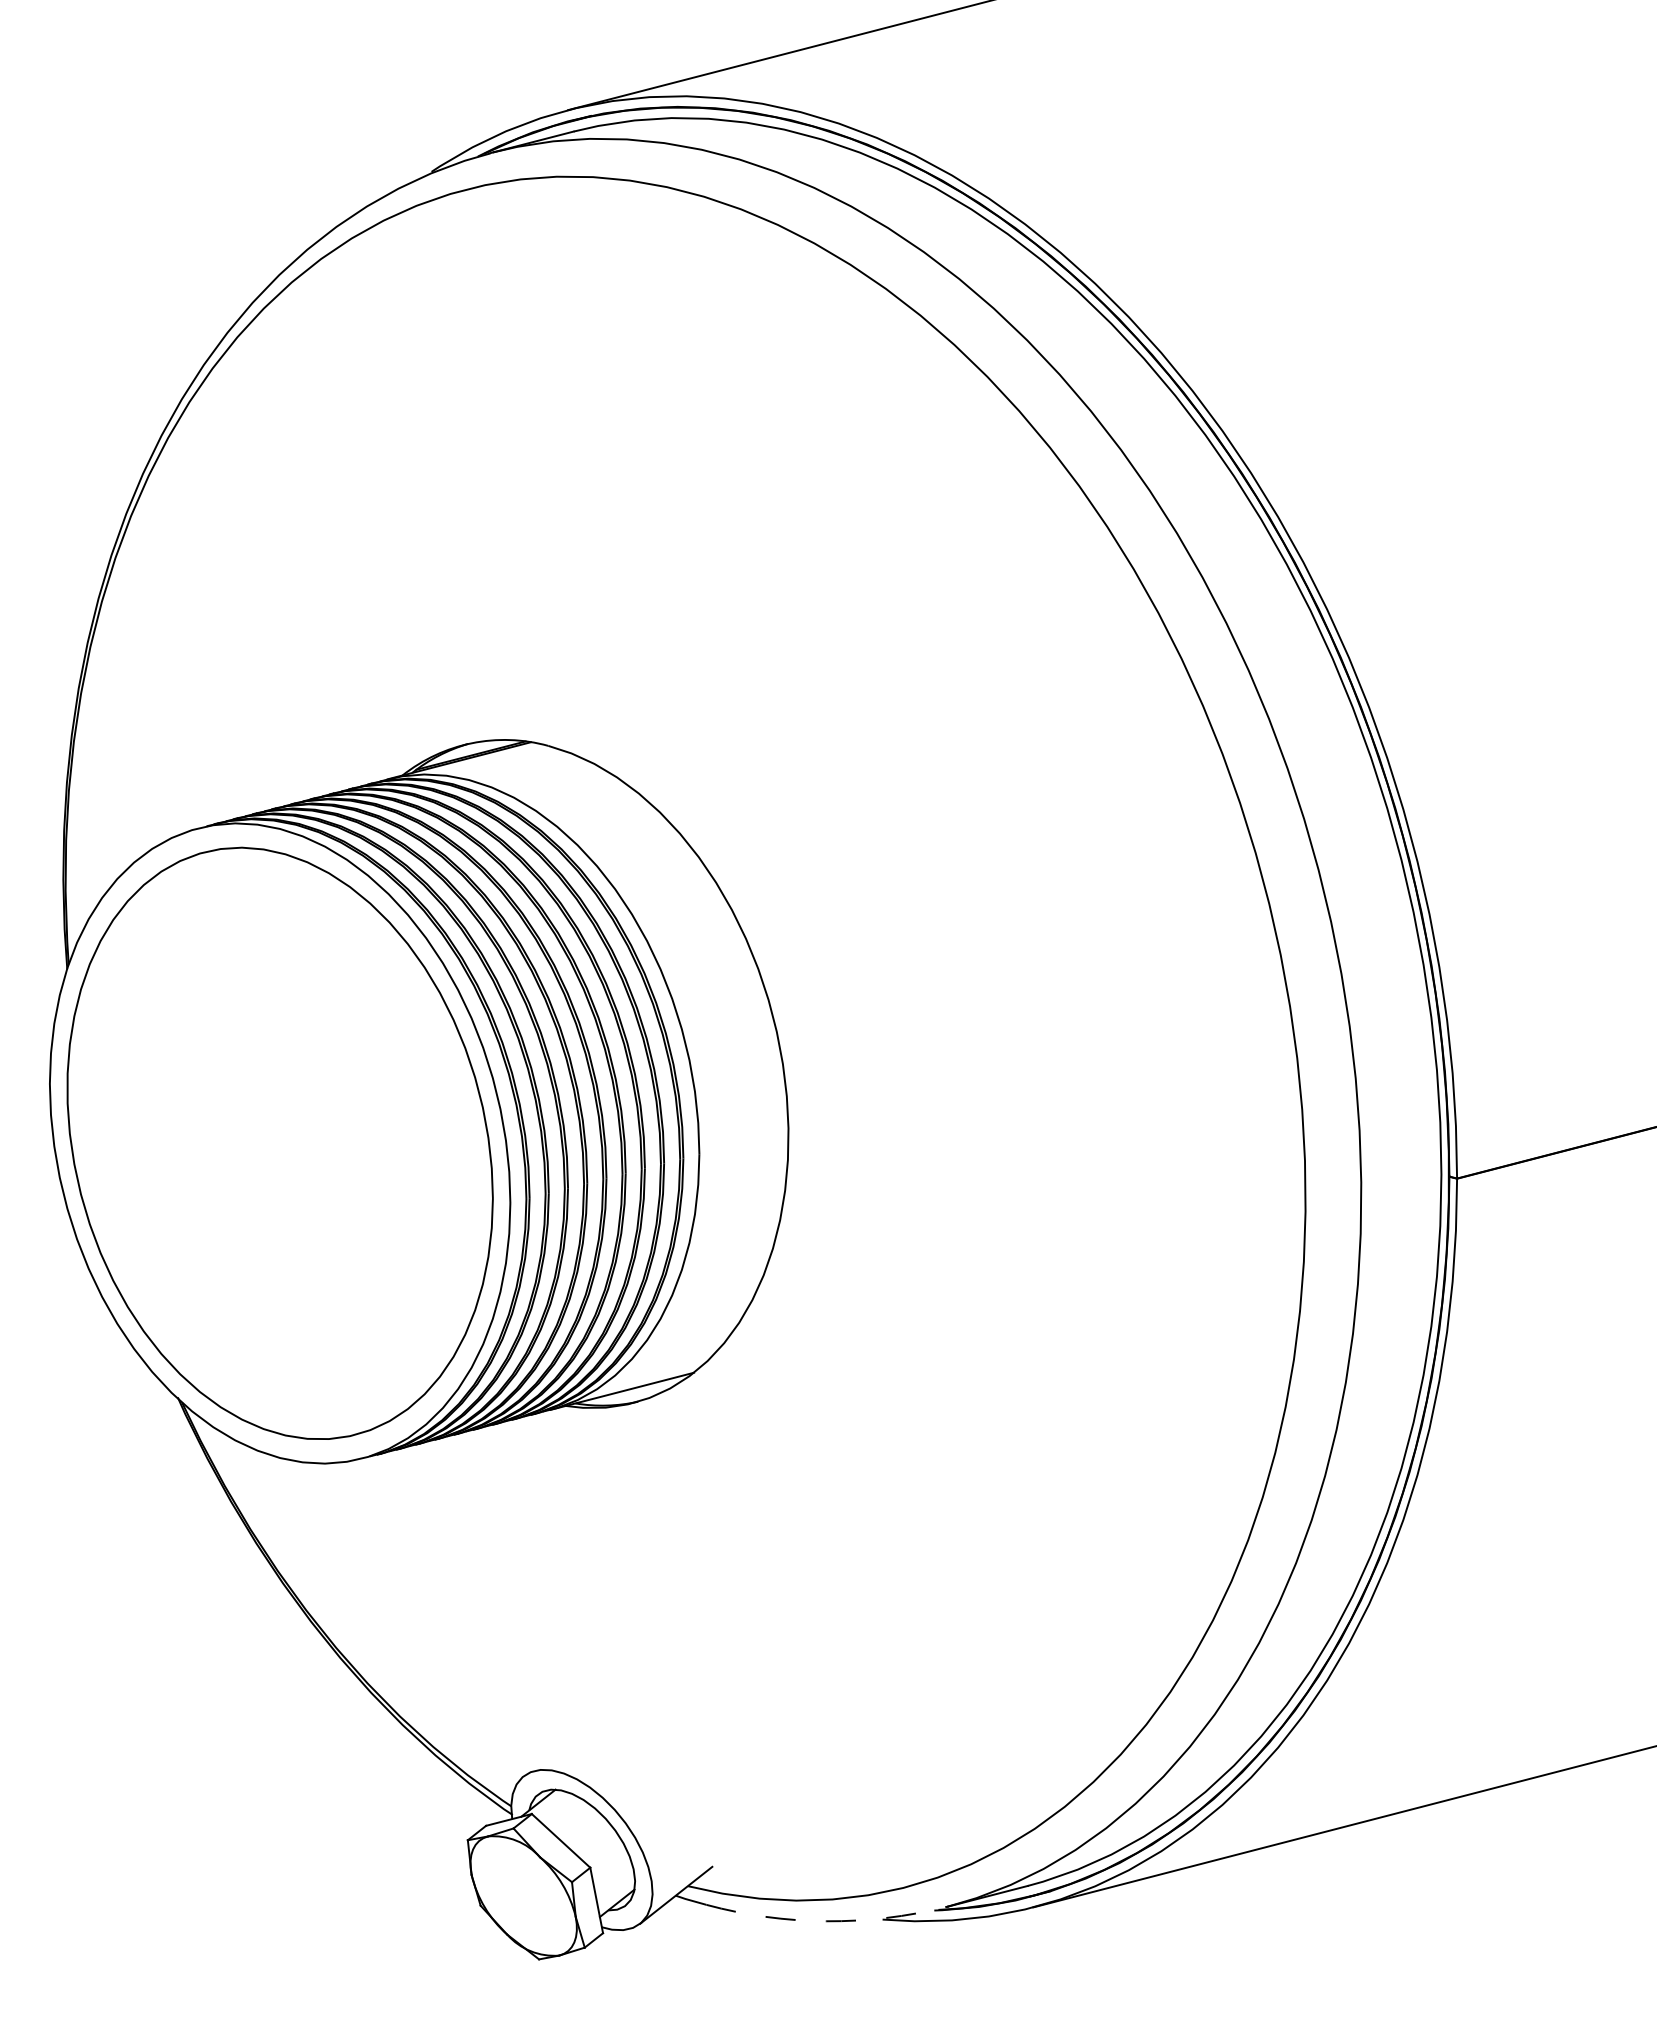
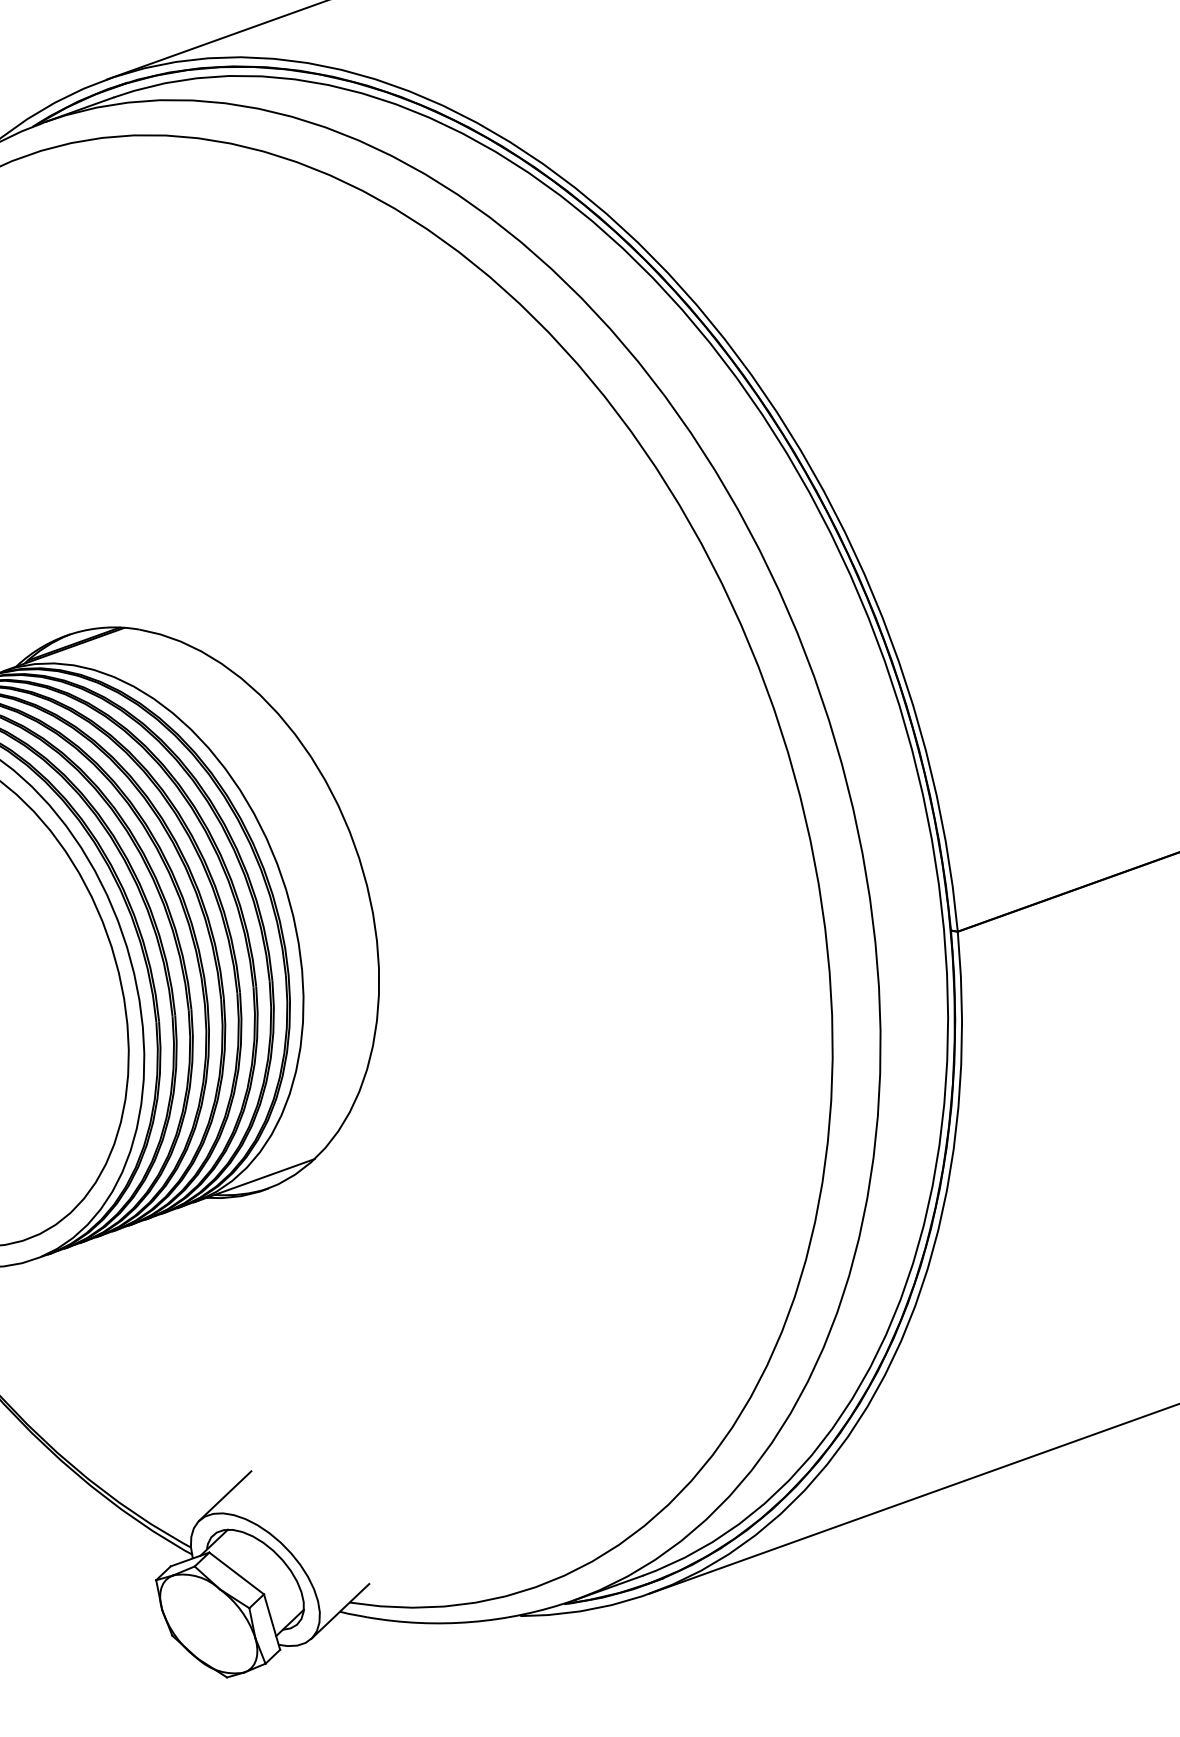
line: (555, 1750) -> (224, 1495), added
arc: (826, 1921) -> (472, 1622), dashed -> solid

